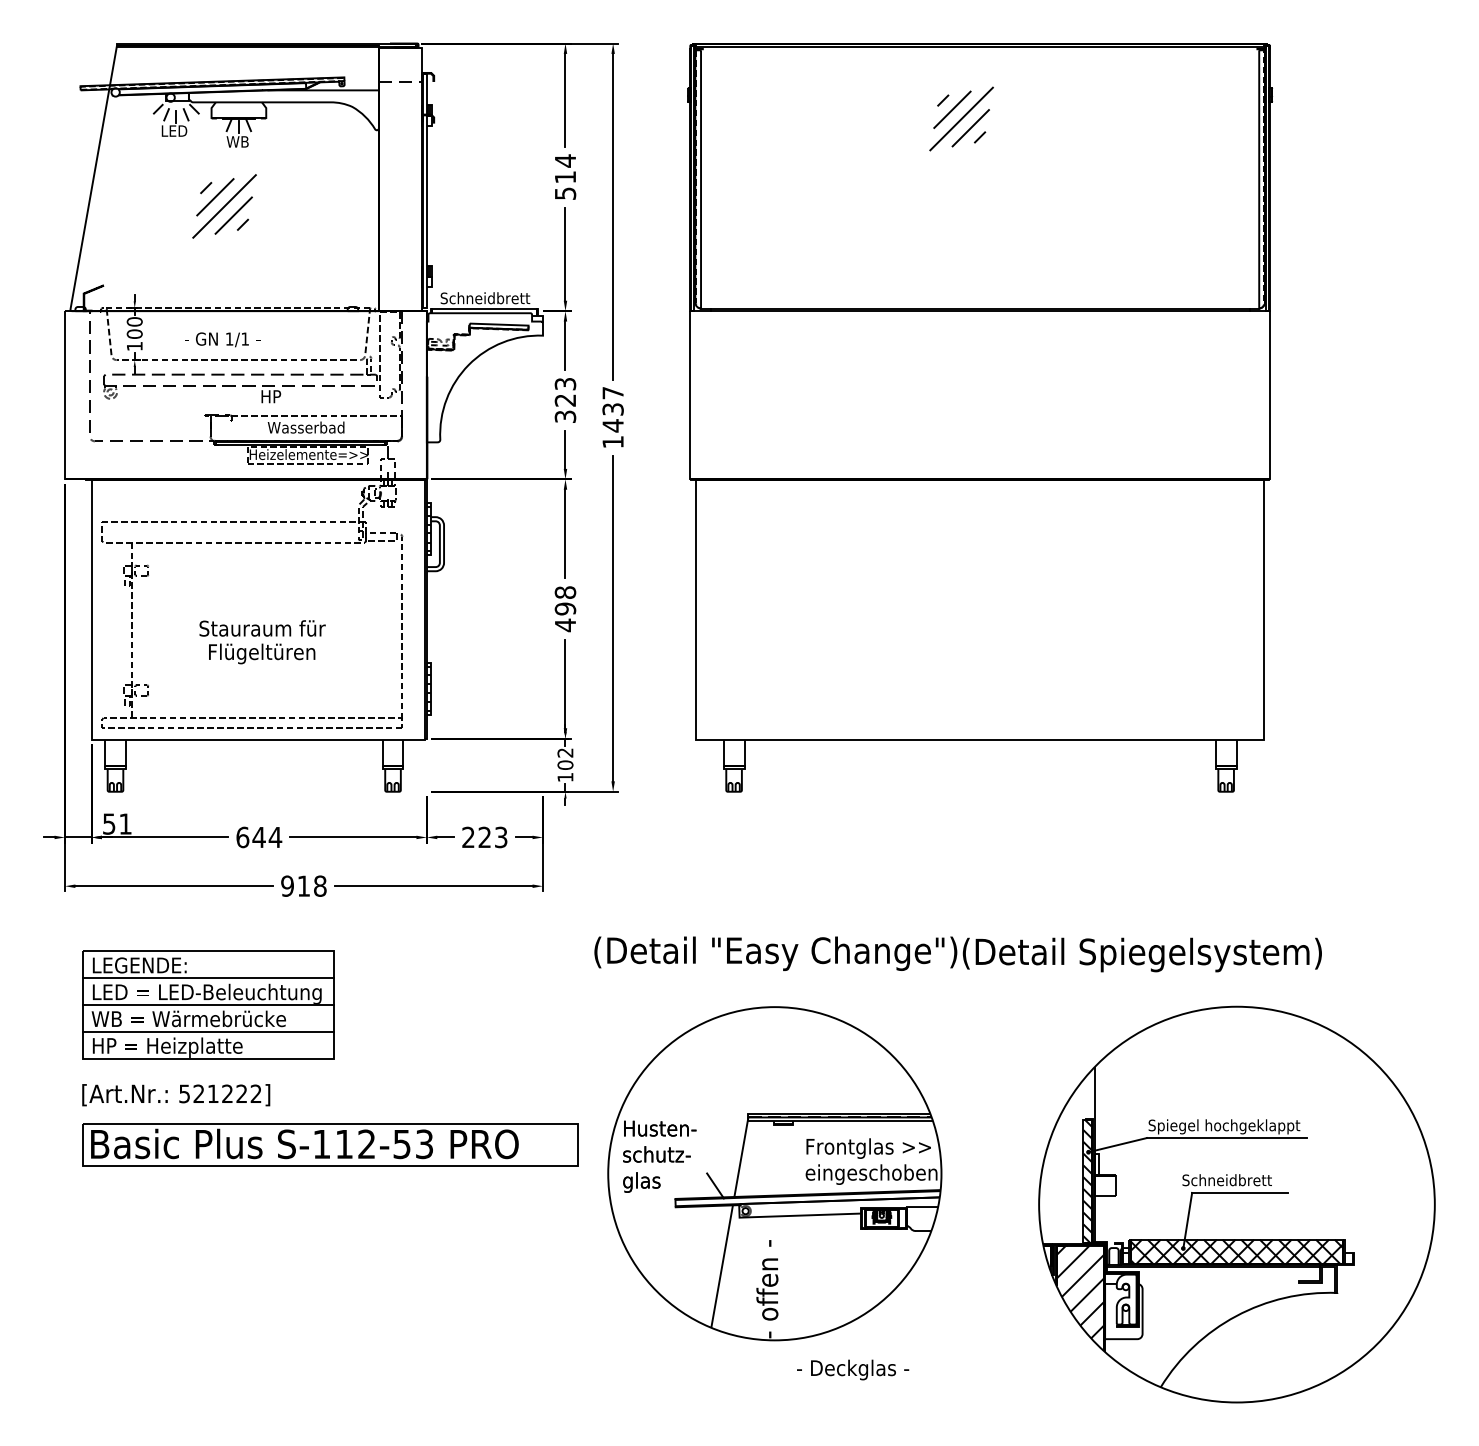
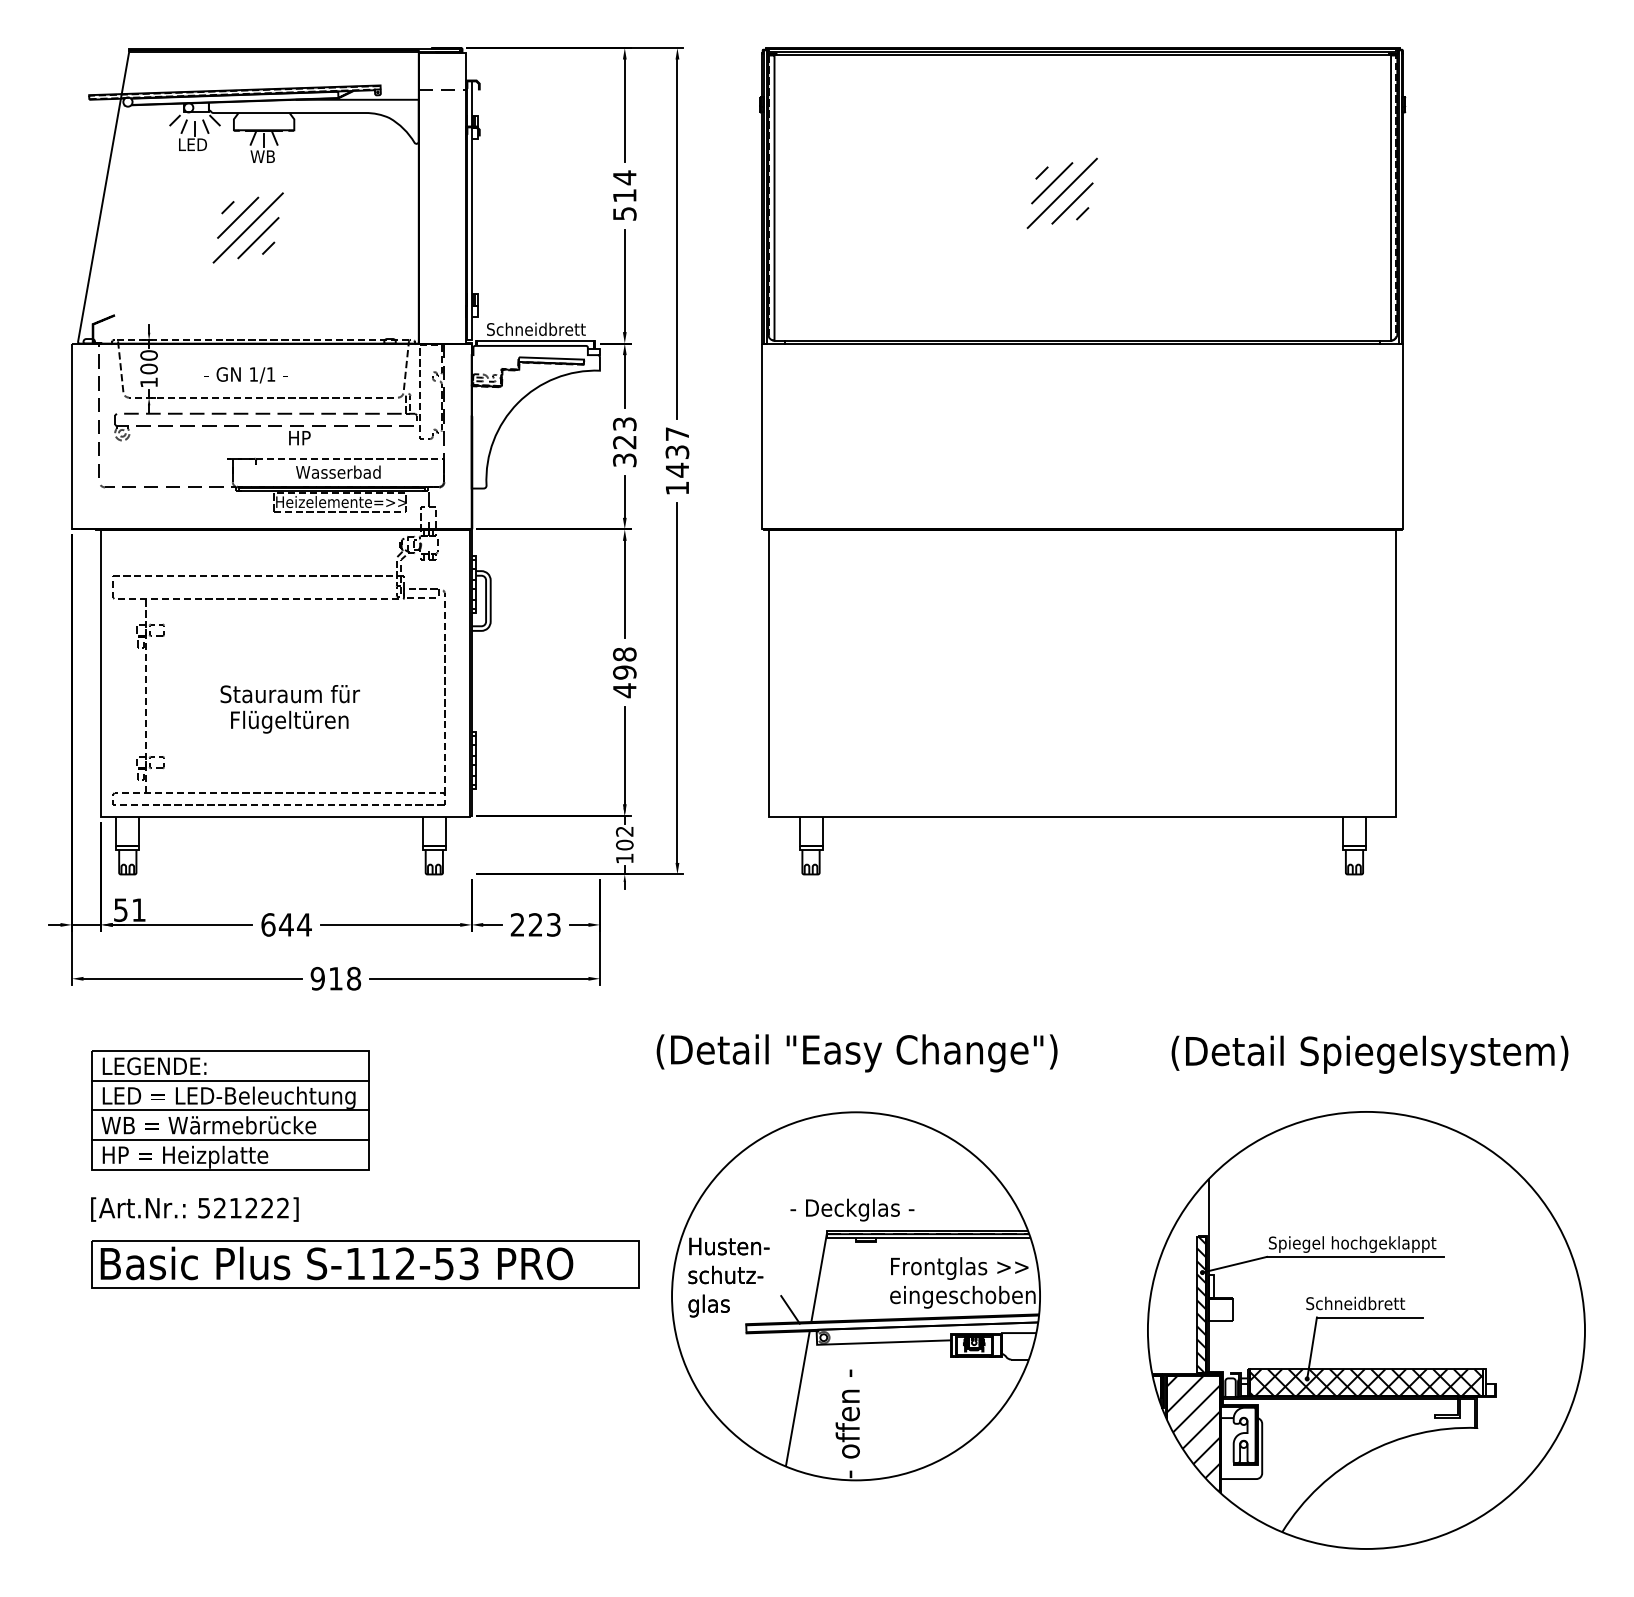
line: (979, 50) -> (1082, 55), added
part: (960, 118) -> (1061, 192), moved
text: (1141, 954) -> (1369, 1054), moved
text: (853, 1369) -> (852, 1209), moved

